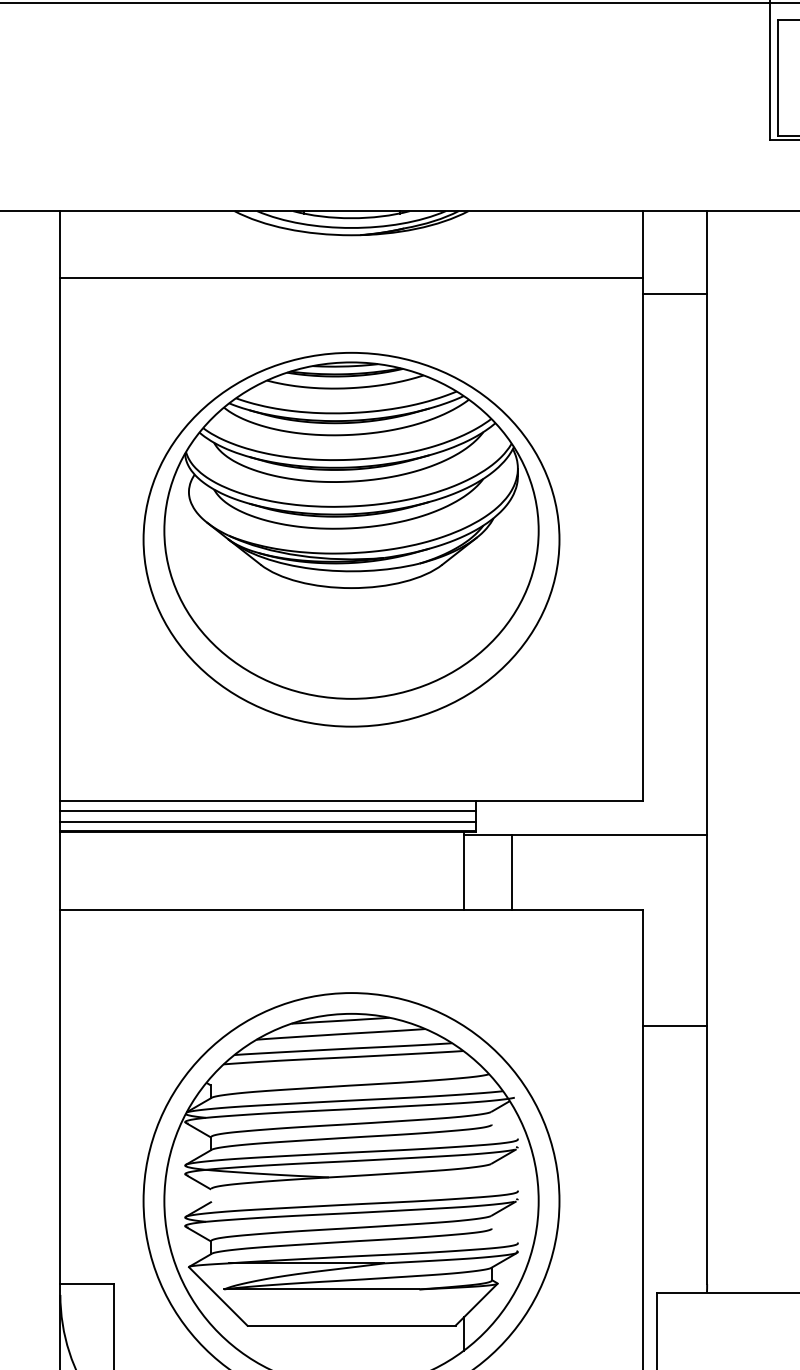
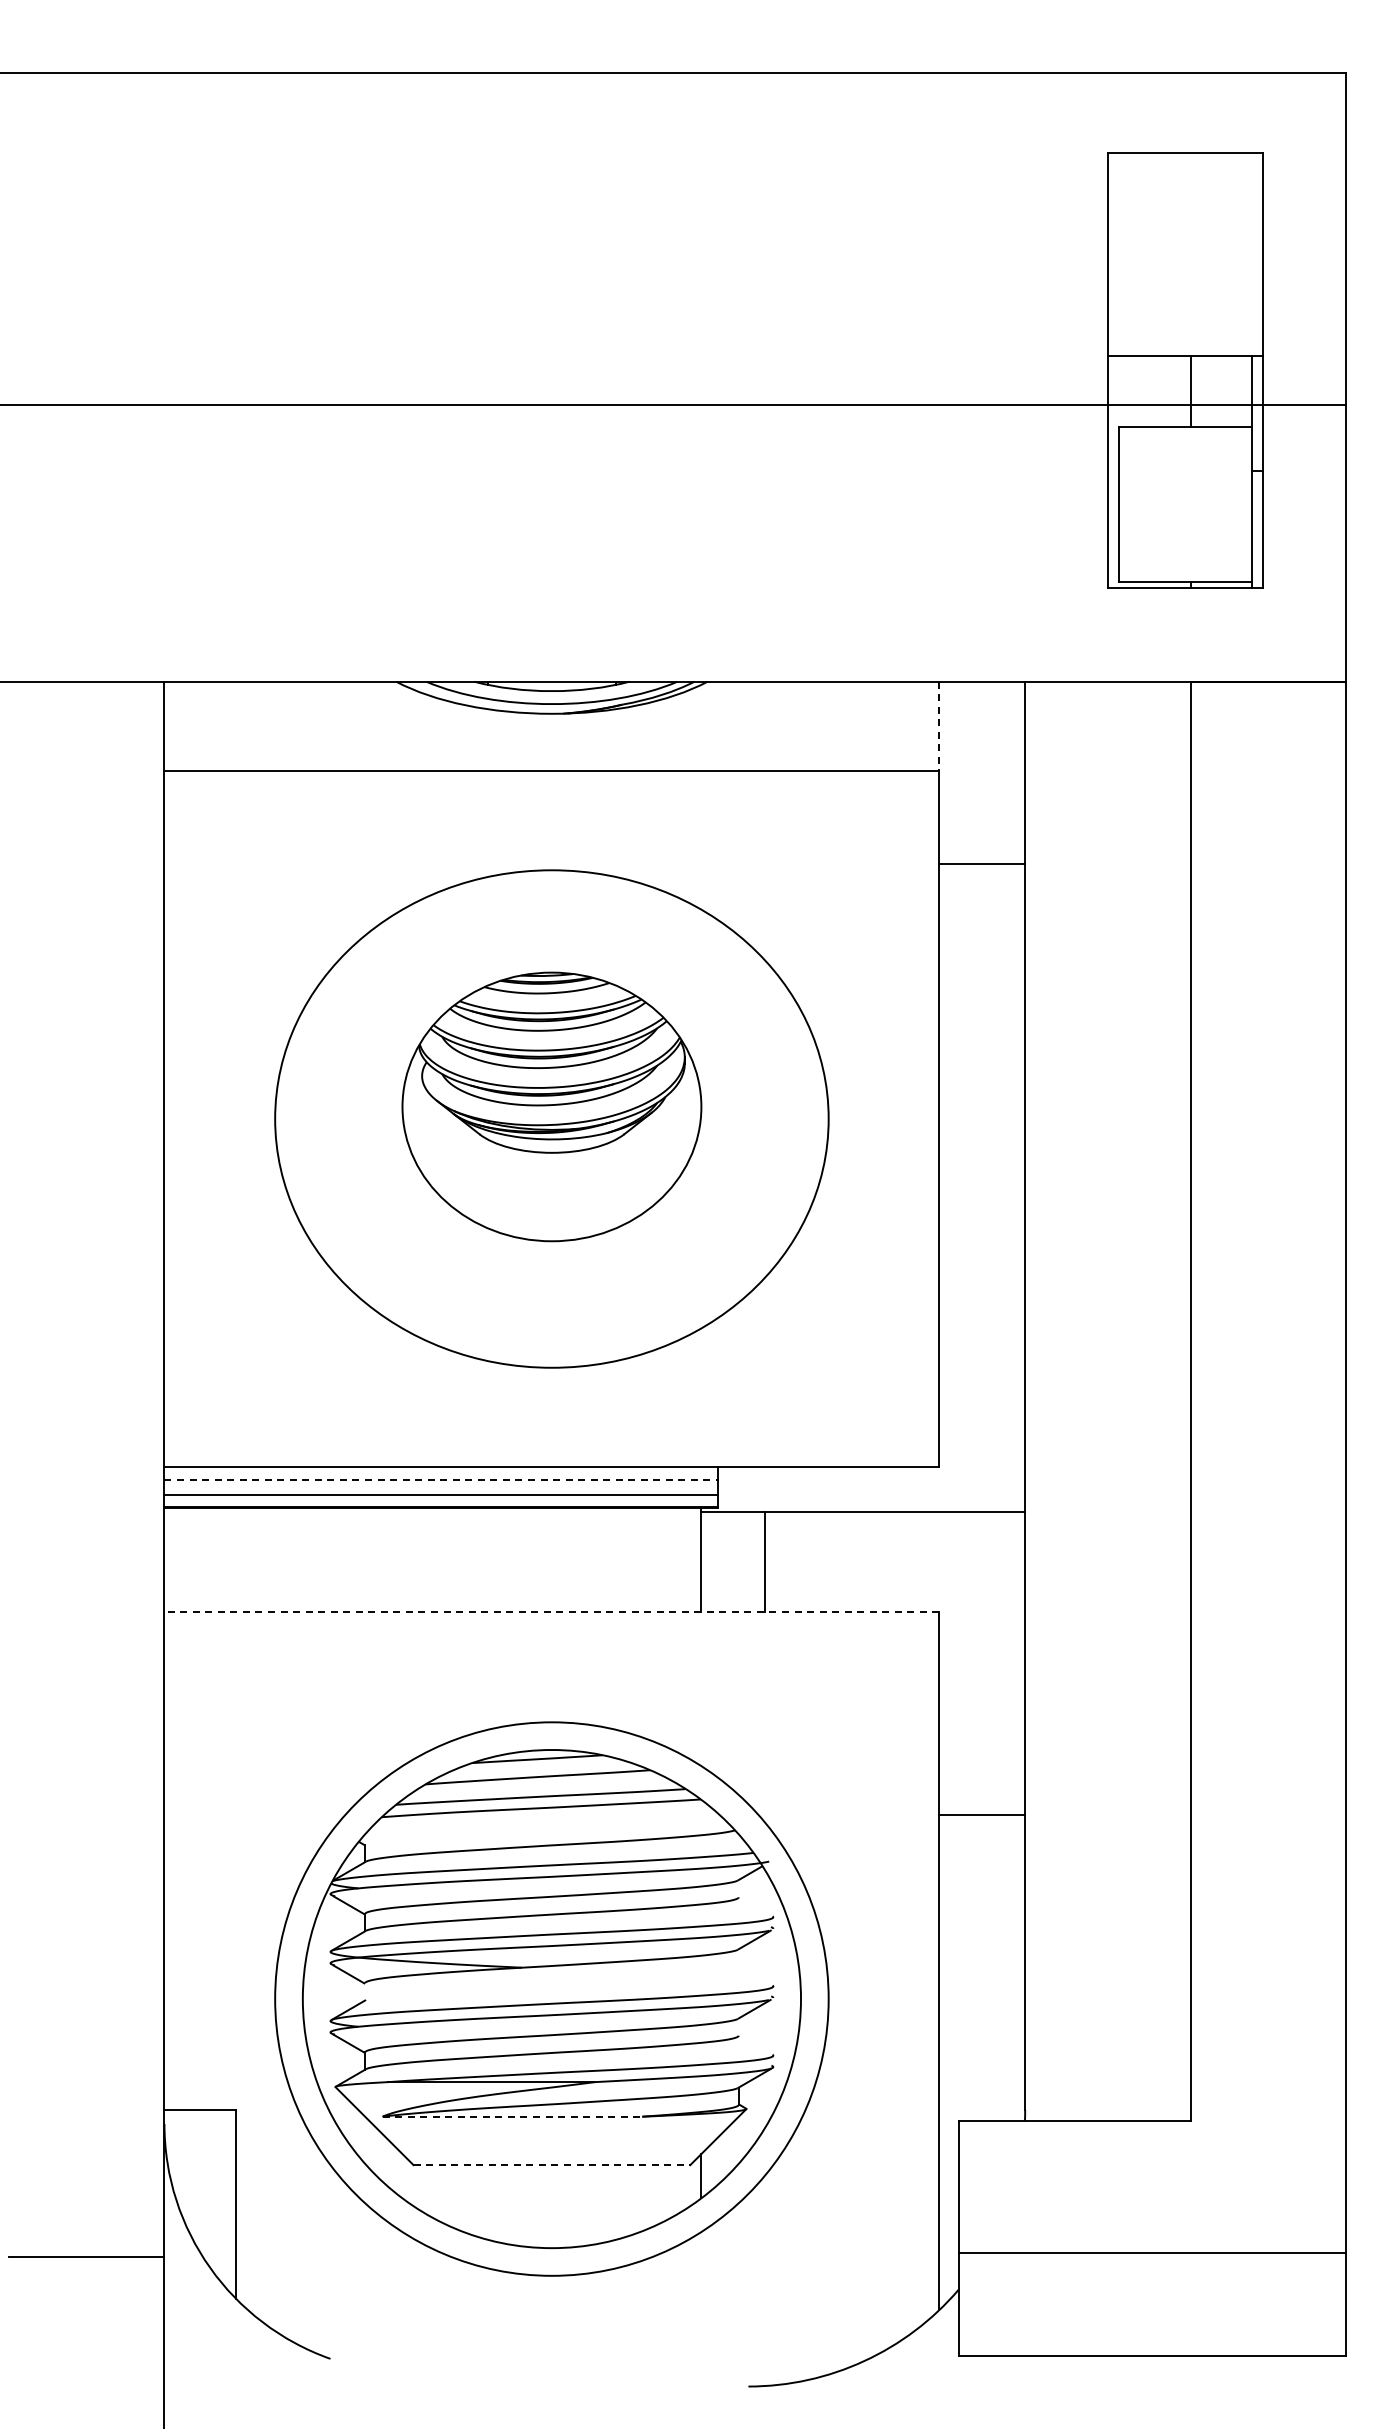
line: (642, 244) -> (939, 726), solid -> dashed
line: (675, 294) -> (982, 864), moved
part: (351, 530) -> (551, 1106), size x0.6
line: (268, 810) -> (441, 1479), solid -> dashed
line: (351, 909) -> (551, 1611), solid -> dashed
line: (675, 1026) -> (982, 1814), moved
line: (321, 1289) -> (512, 2116), solid -> dashed
line: (351, 1326) -> (552, 2165), solid -> dashed

